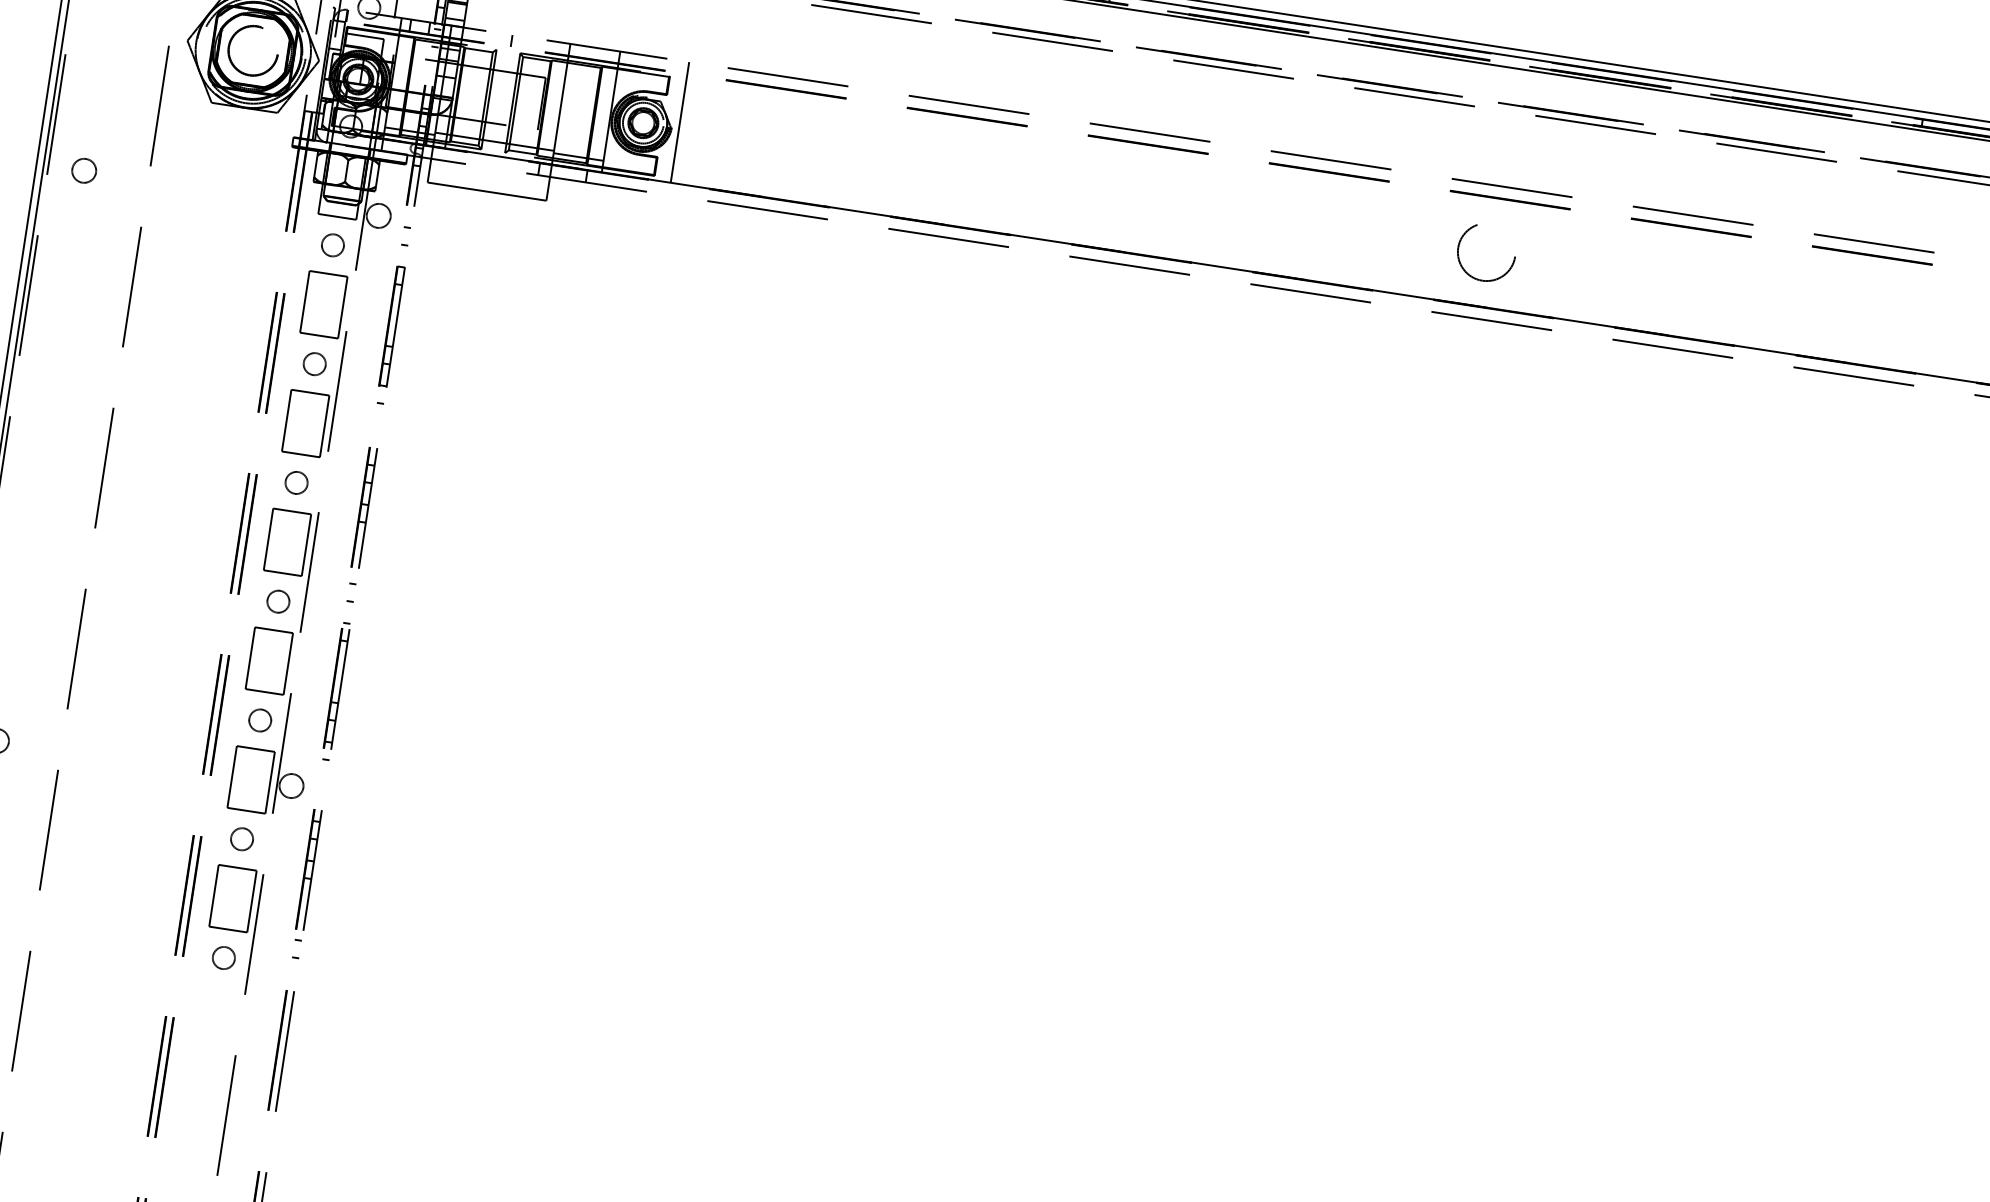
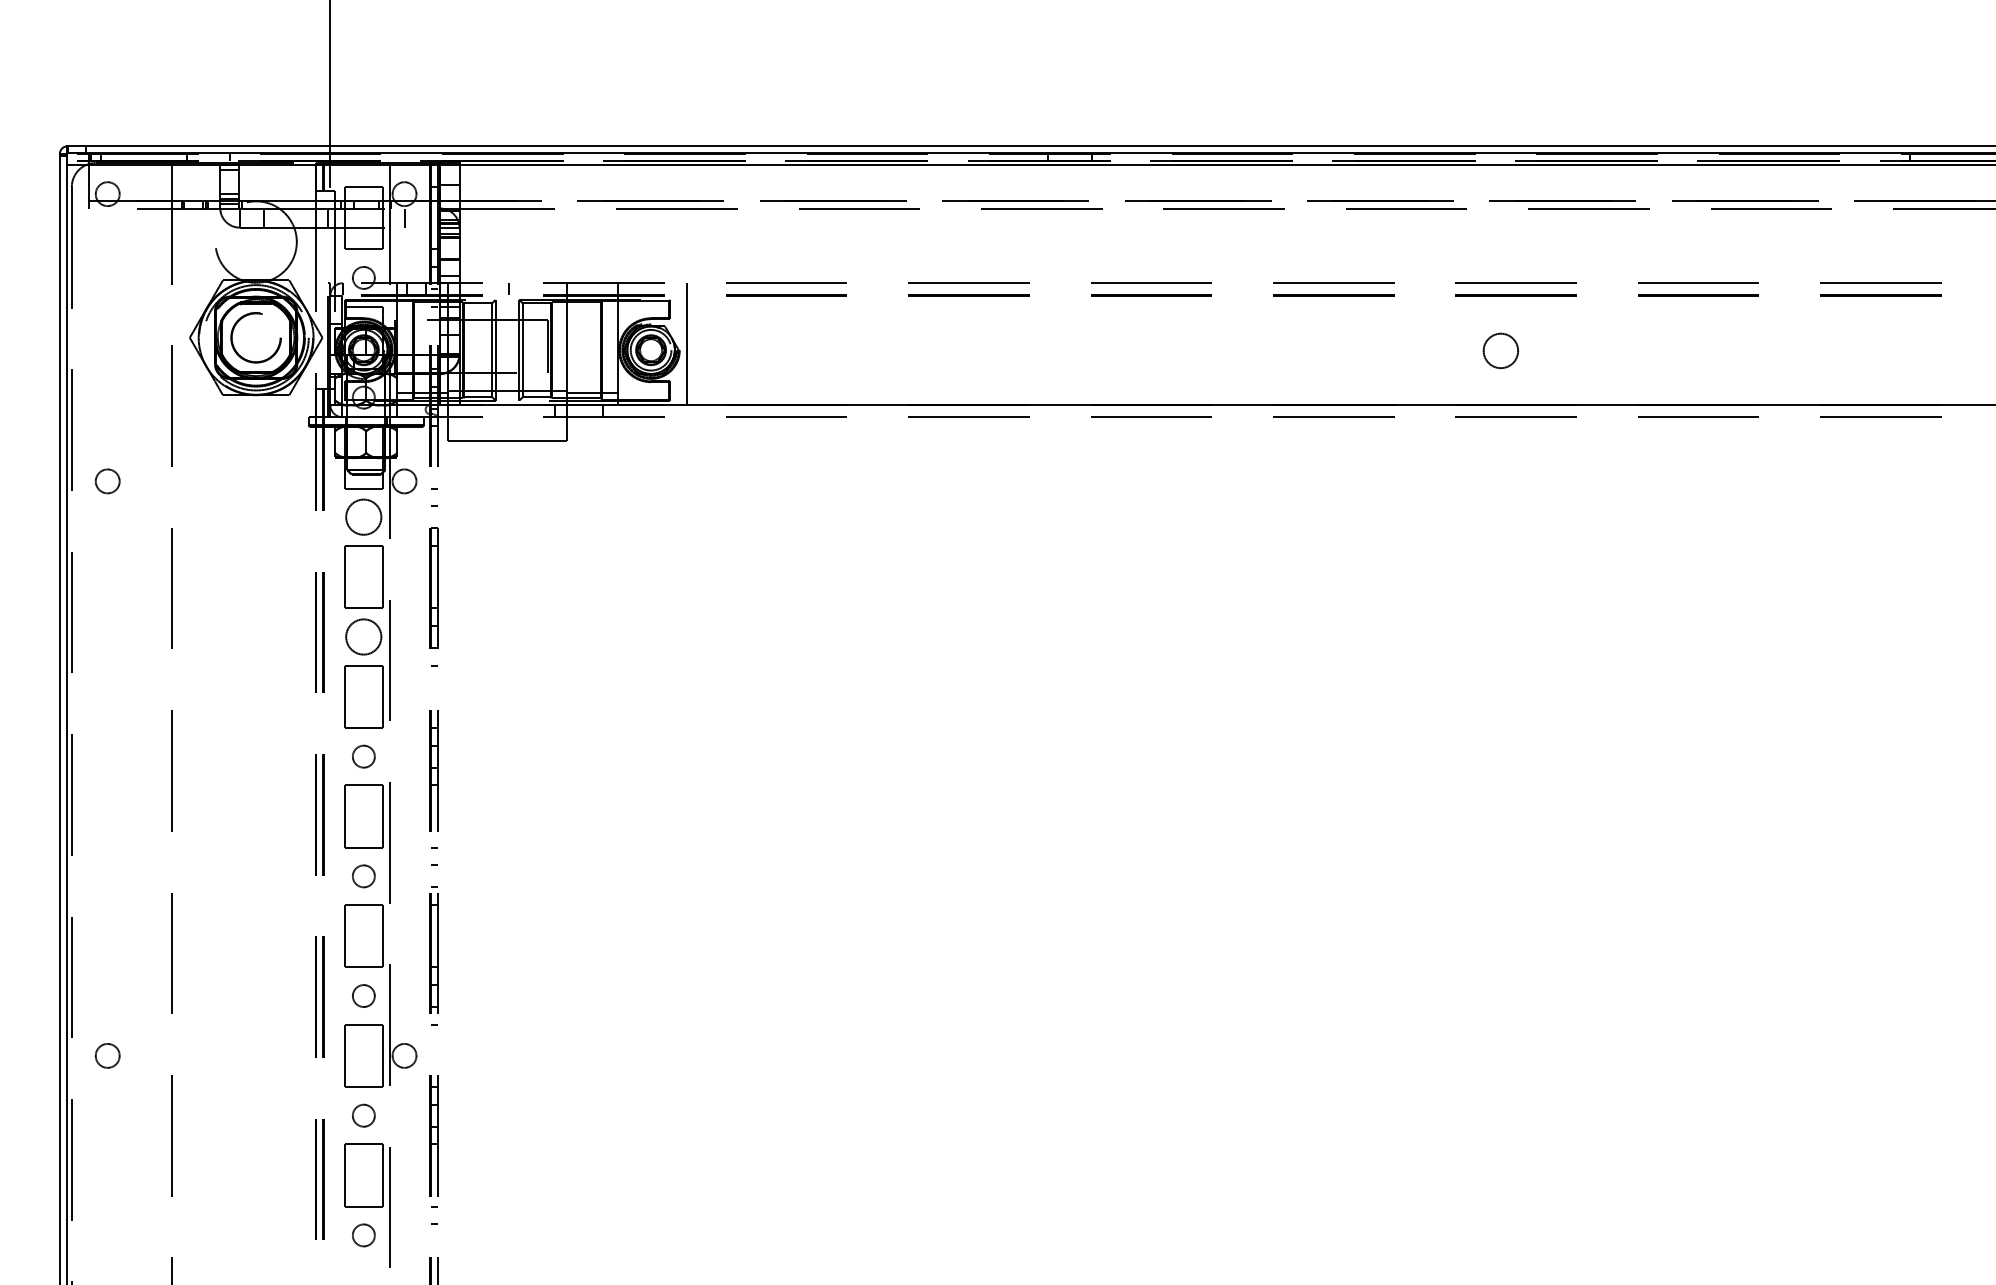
circle: (332, 245) -> (363, 517), size x1.6
circle: (1486, 253) -> (1500, 351), size x0.6
circle: (314, 363) -> (363, 636), size x1.6

